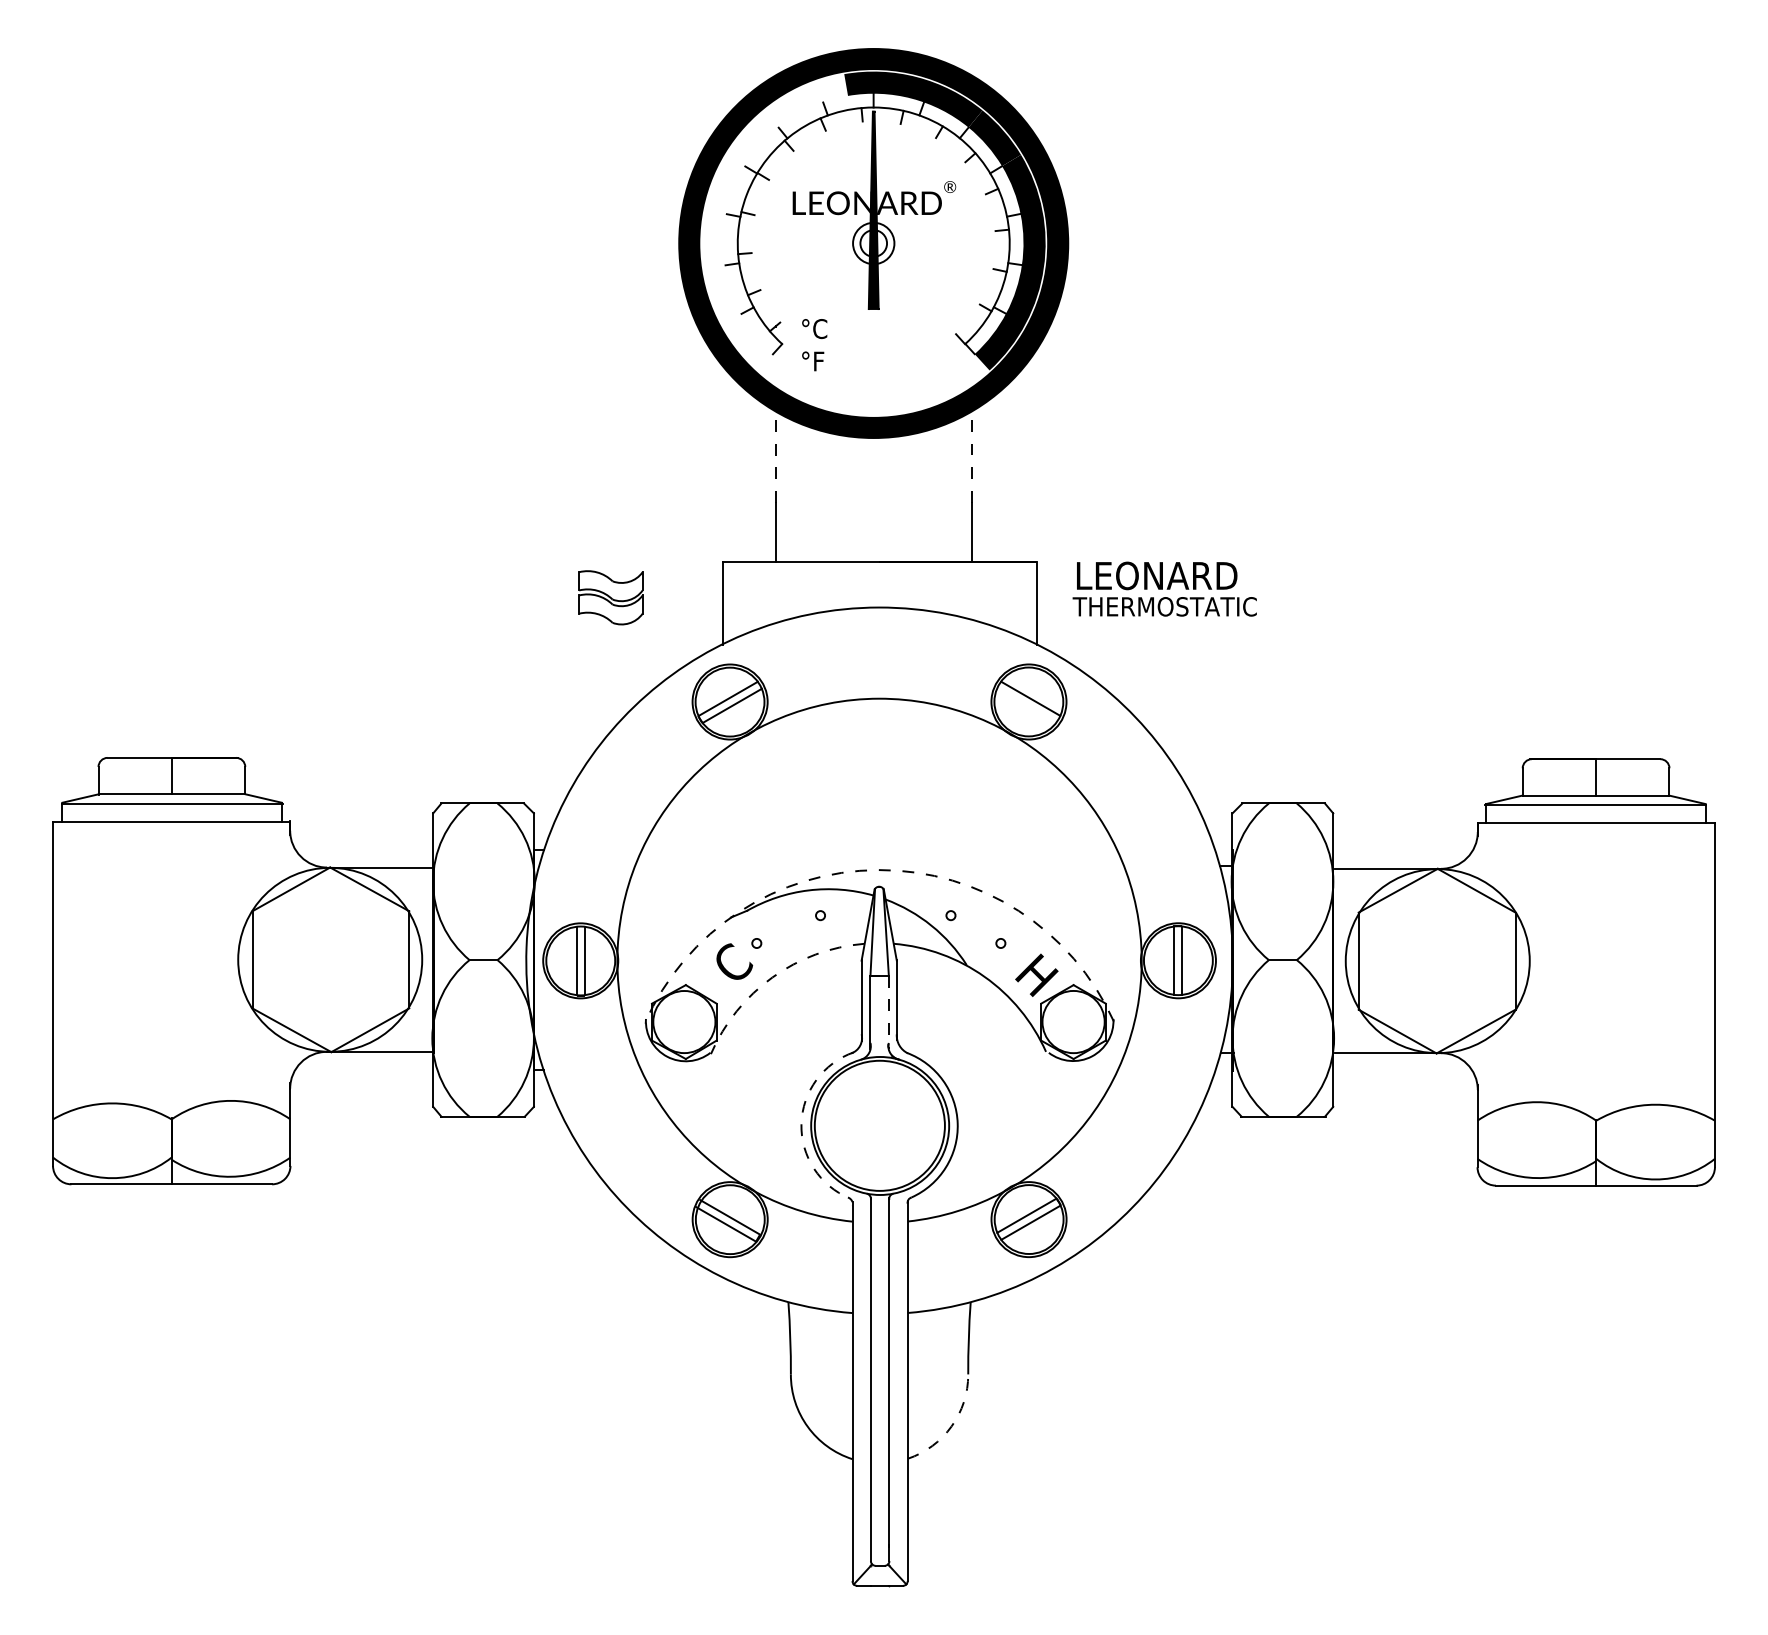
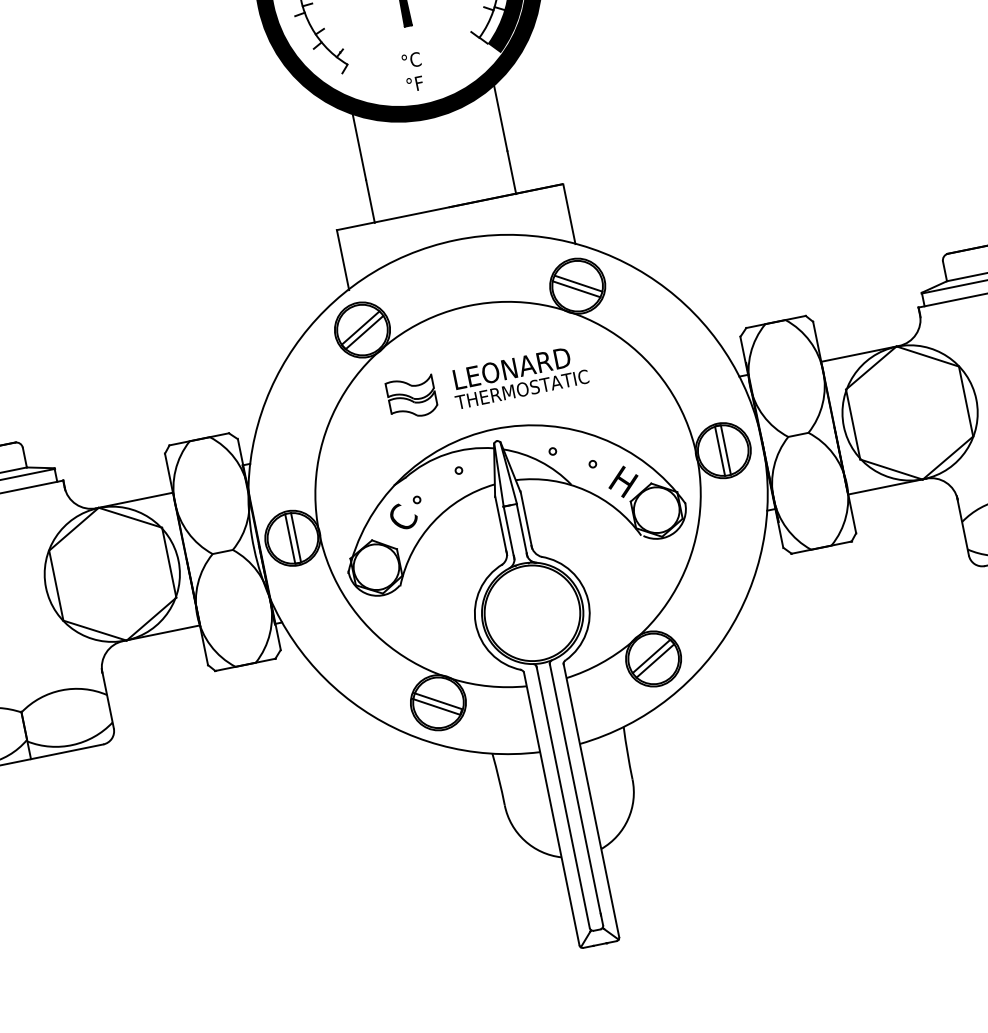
text: (814, 345) -> (413, 72), moved
line: (775, 457) -> (359, 147), dashed -> solid
line: (971, 457) -> (500, 118), dashed -> solid
text: (1164, 588) -> (519, 376), moved
part: (610, 597) -> (411, 397), moved
line: (1026, 705) -> (576, 289), added
arc: (878, 870) -> (494, 429), dashed -> solid
arc: (772, 977) -> (433, 522), dashed -> solid
line: (888, 1012) -> (522, 530), dashed -> solid
arc: (801, 1123) -> (475, 623), dashed -> solid
arc: (951, 1426) -> (628, 819), dashed -> solid

